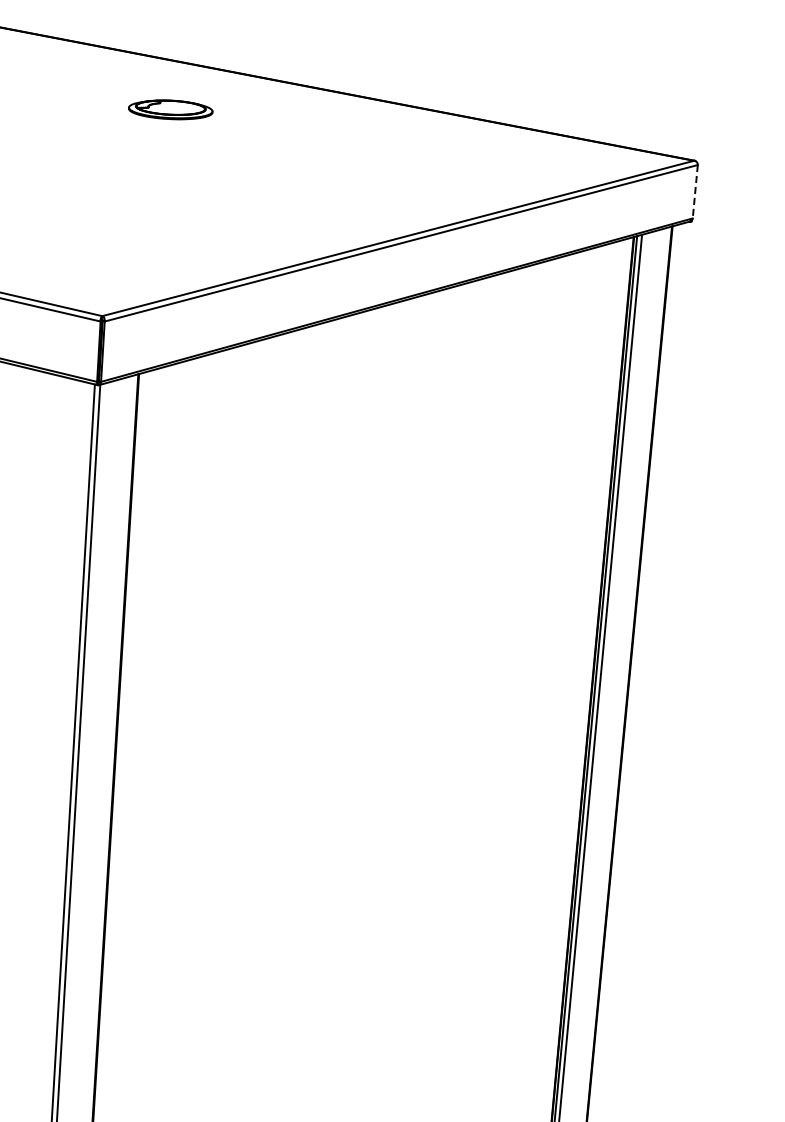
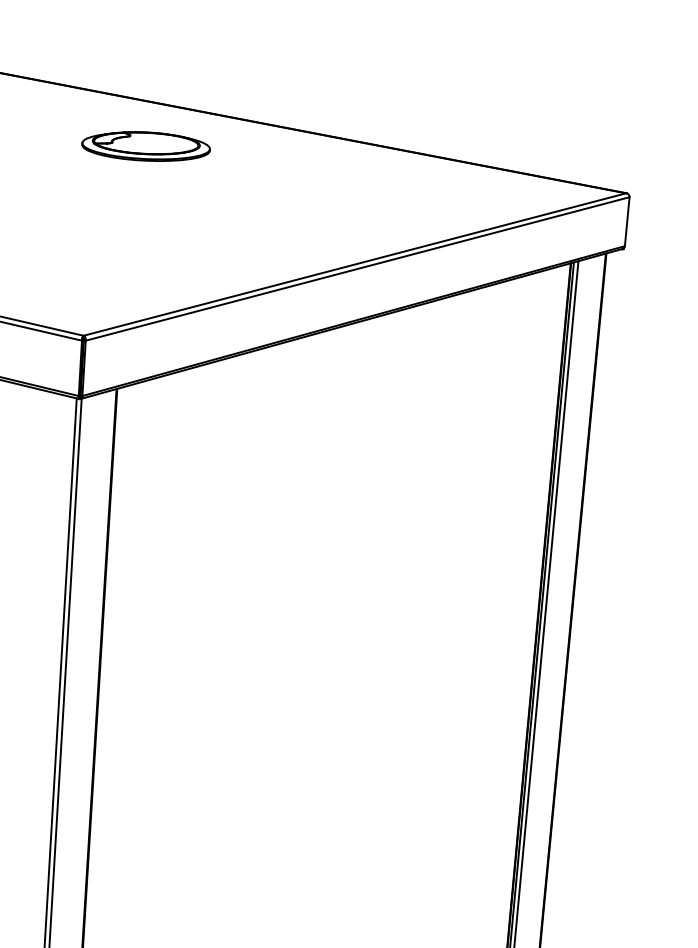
part: (170, 109) -> (146, 146), size x1.67
line: (695, 191) -> (627, 221), dashed -> solid

